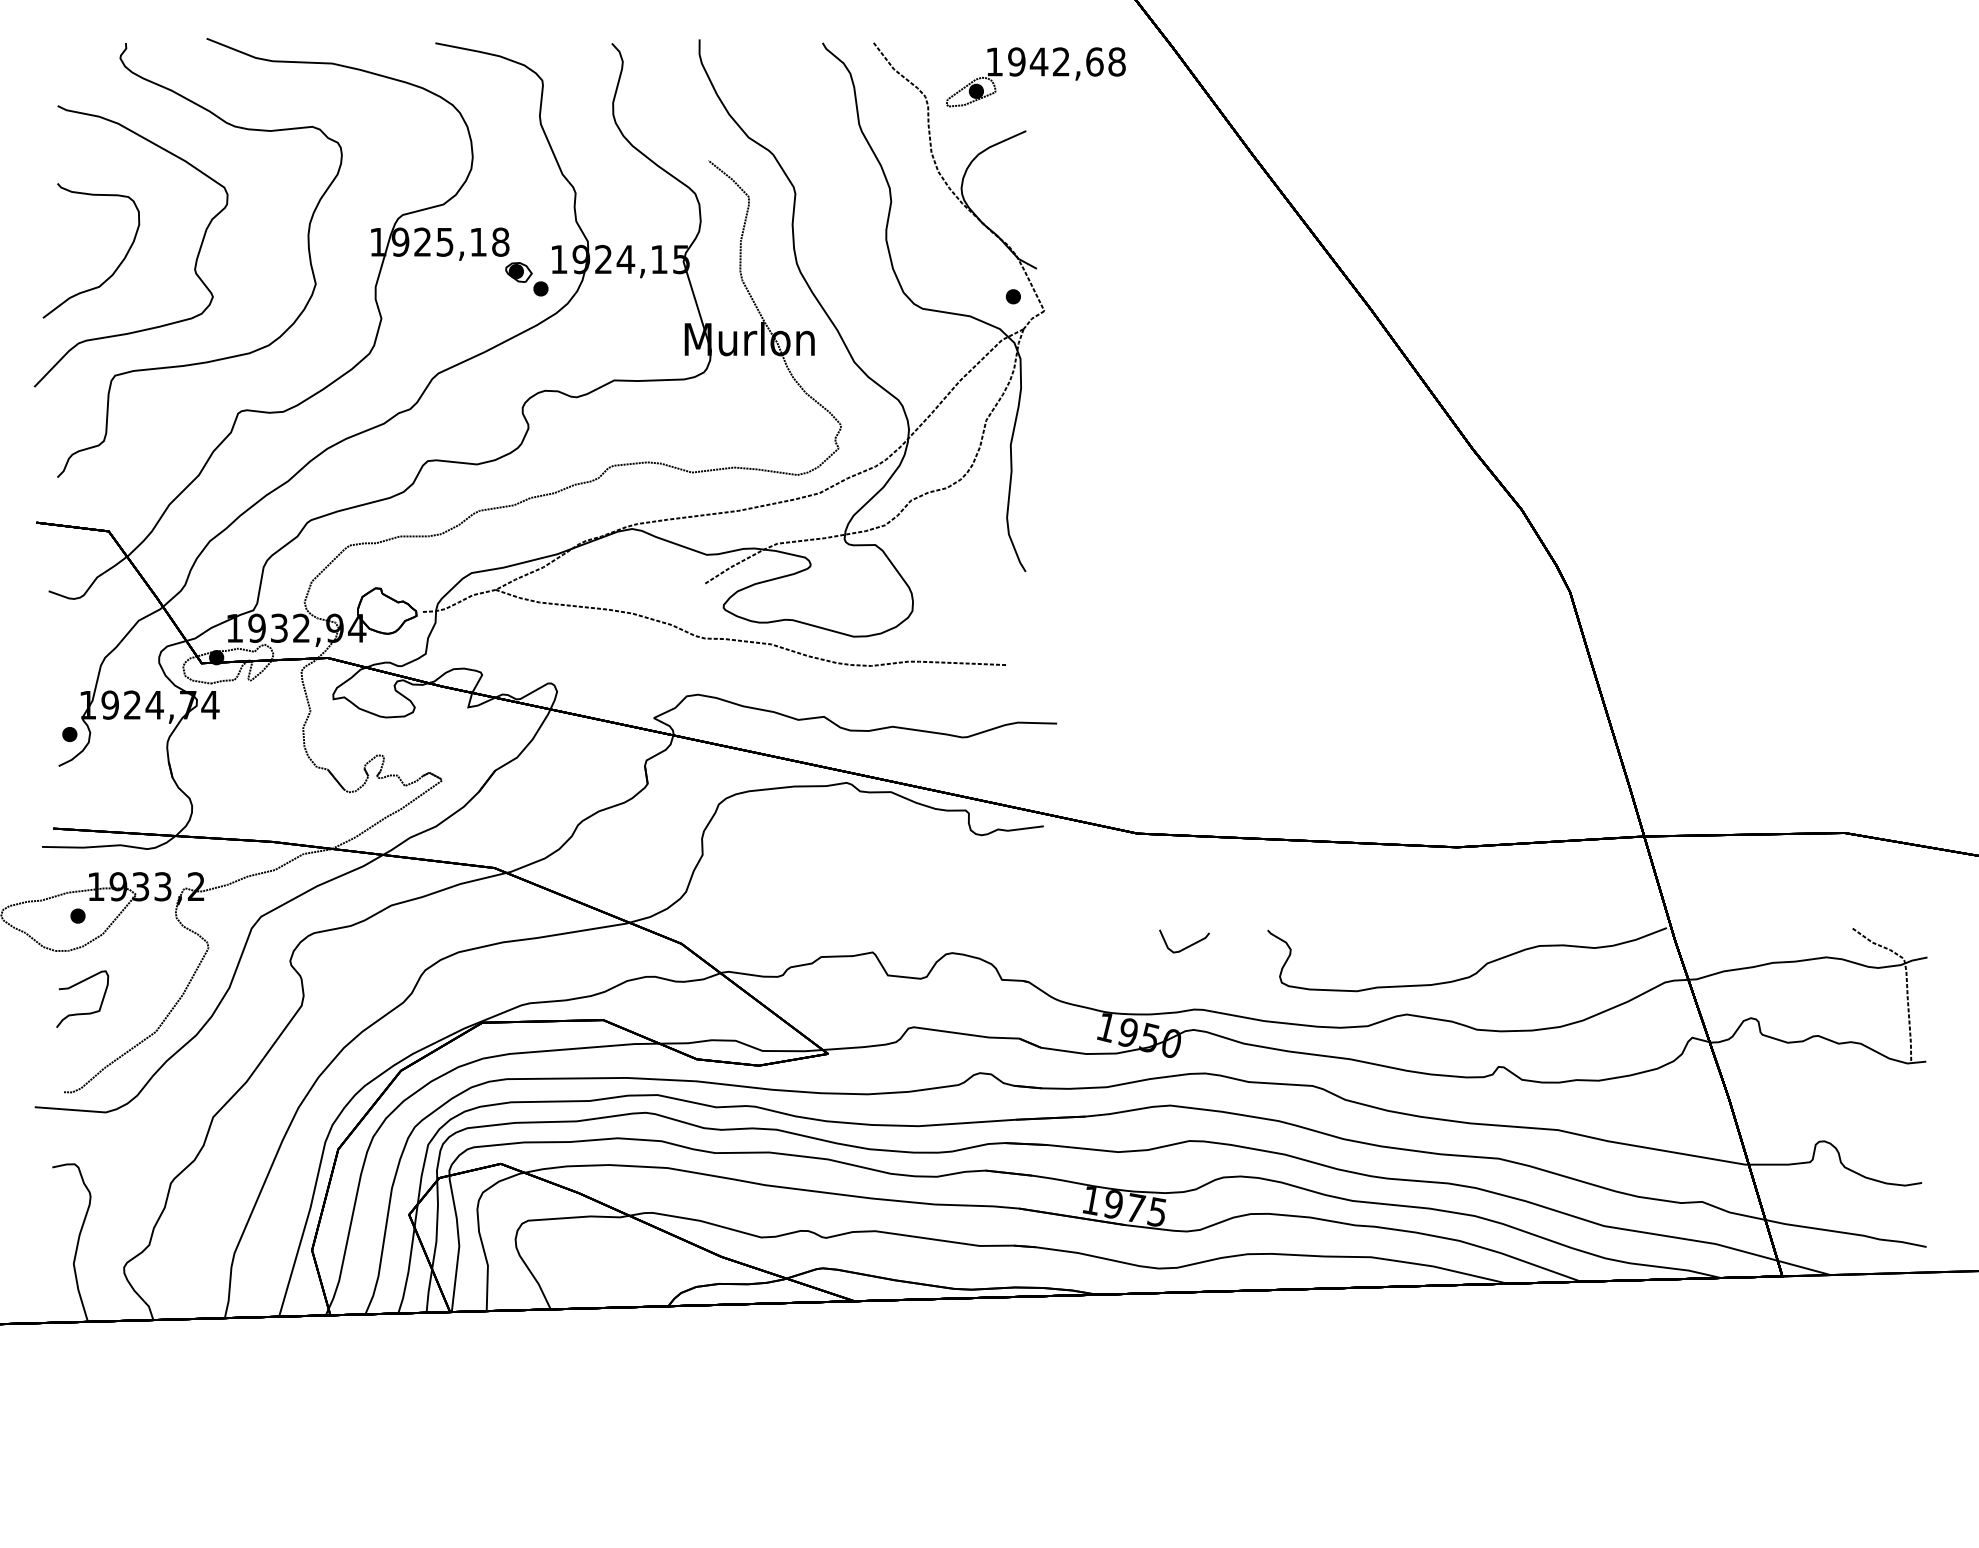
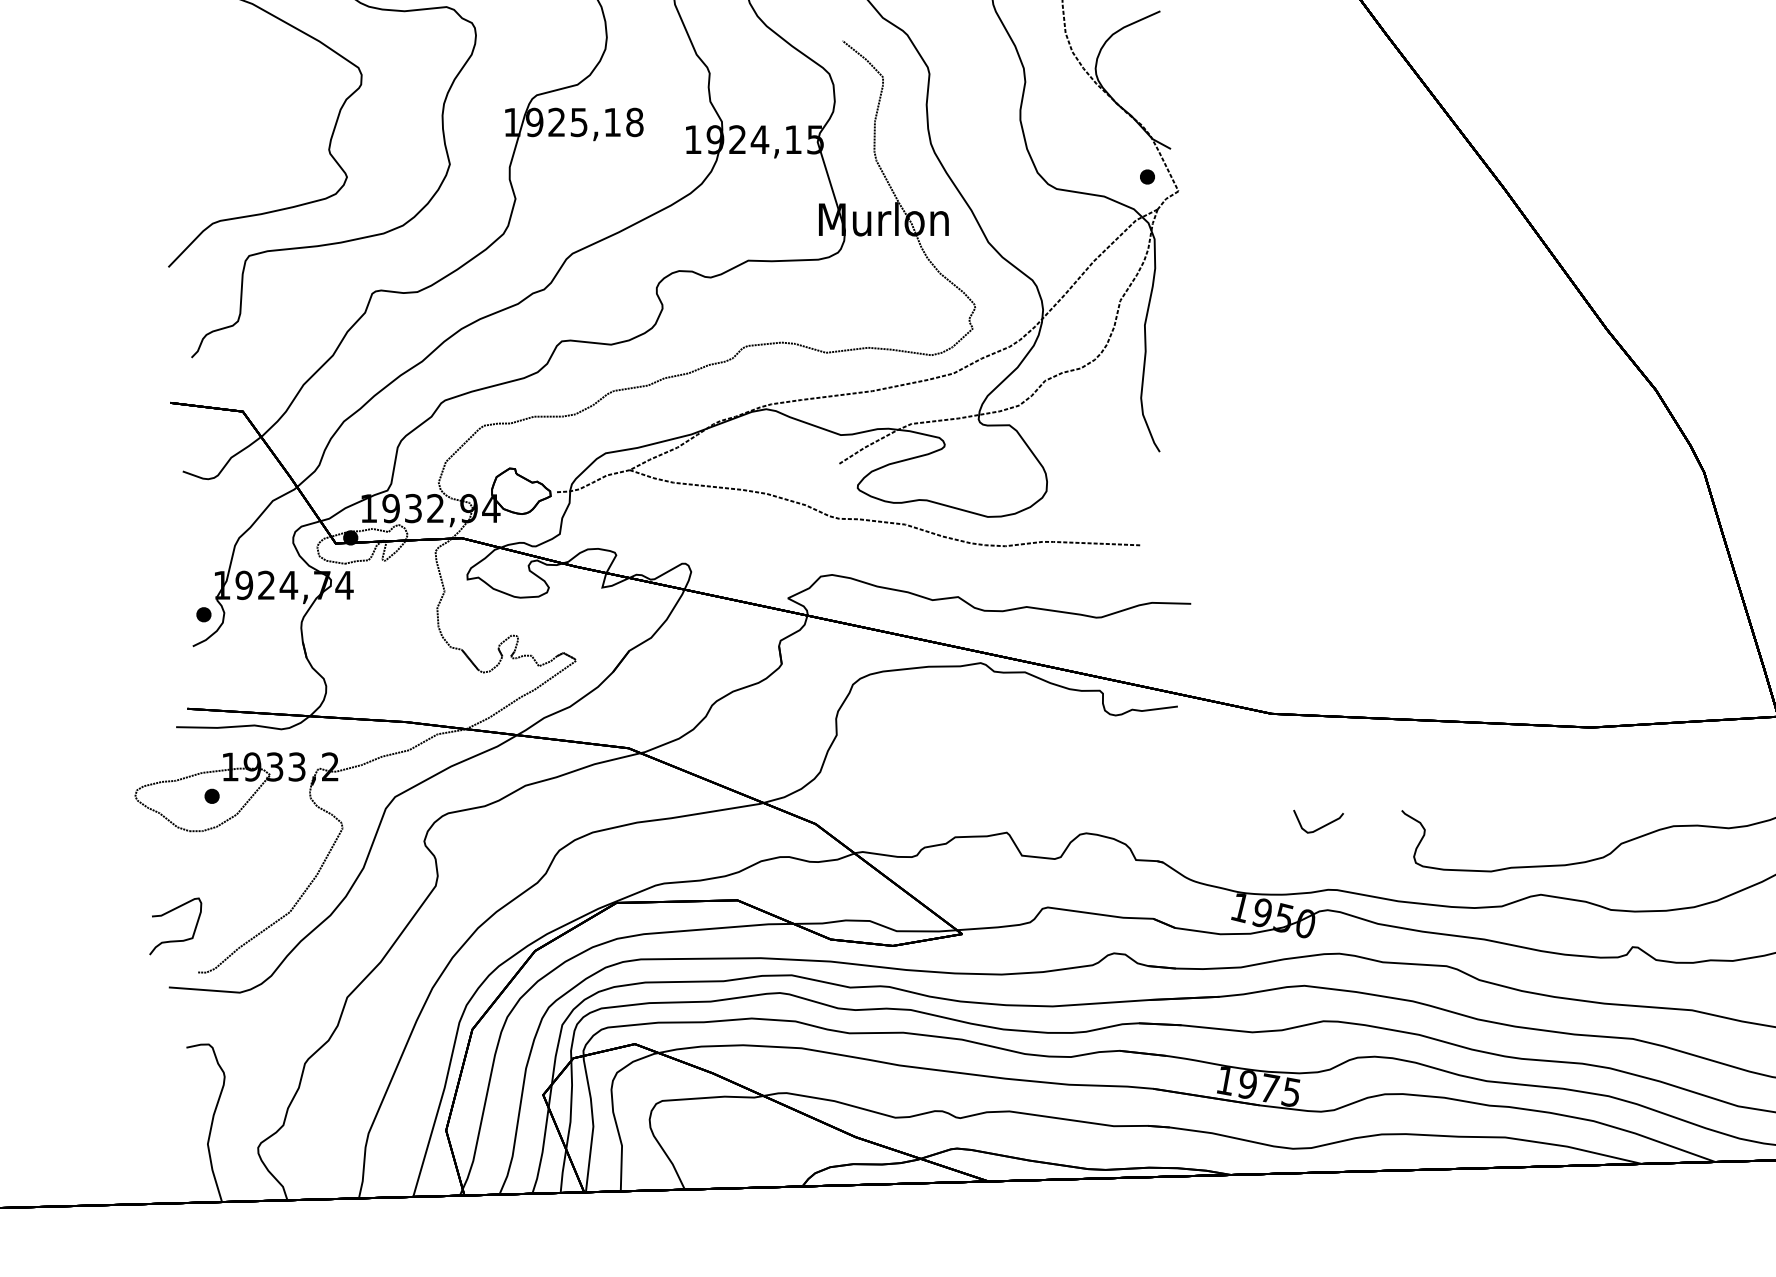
curve: (116, 267) -> (250, 147), removed
part: (526, 279) -> (660, 159), removed
curve: (76, 985) -> (169, 912), moved

